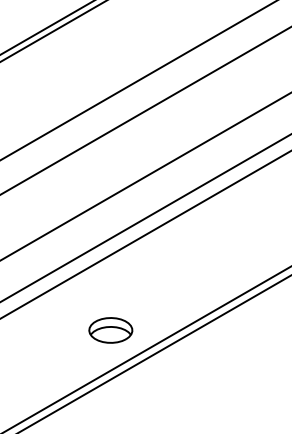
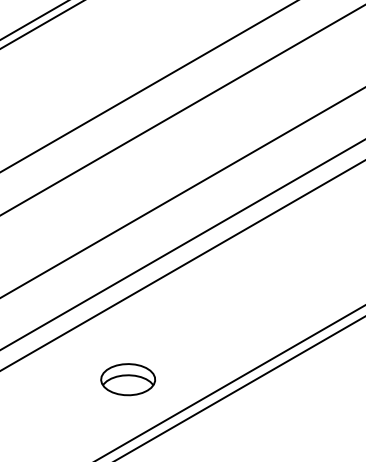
part: (110, 330) -> (127, 379), moved

